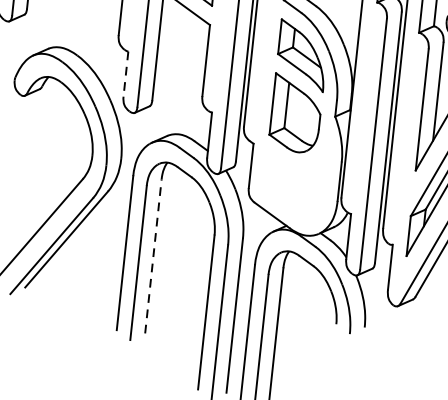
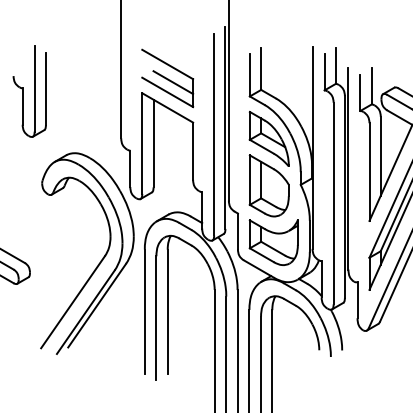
line: (126, 74) -> (130, 169), dashed -> solid
part: (293, 184) -> (273, 242), added
line: (153, 256) -> (167, 311), dashed -> solid

